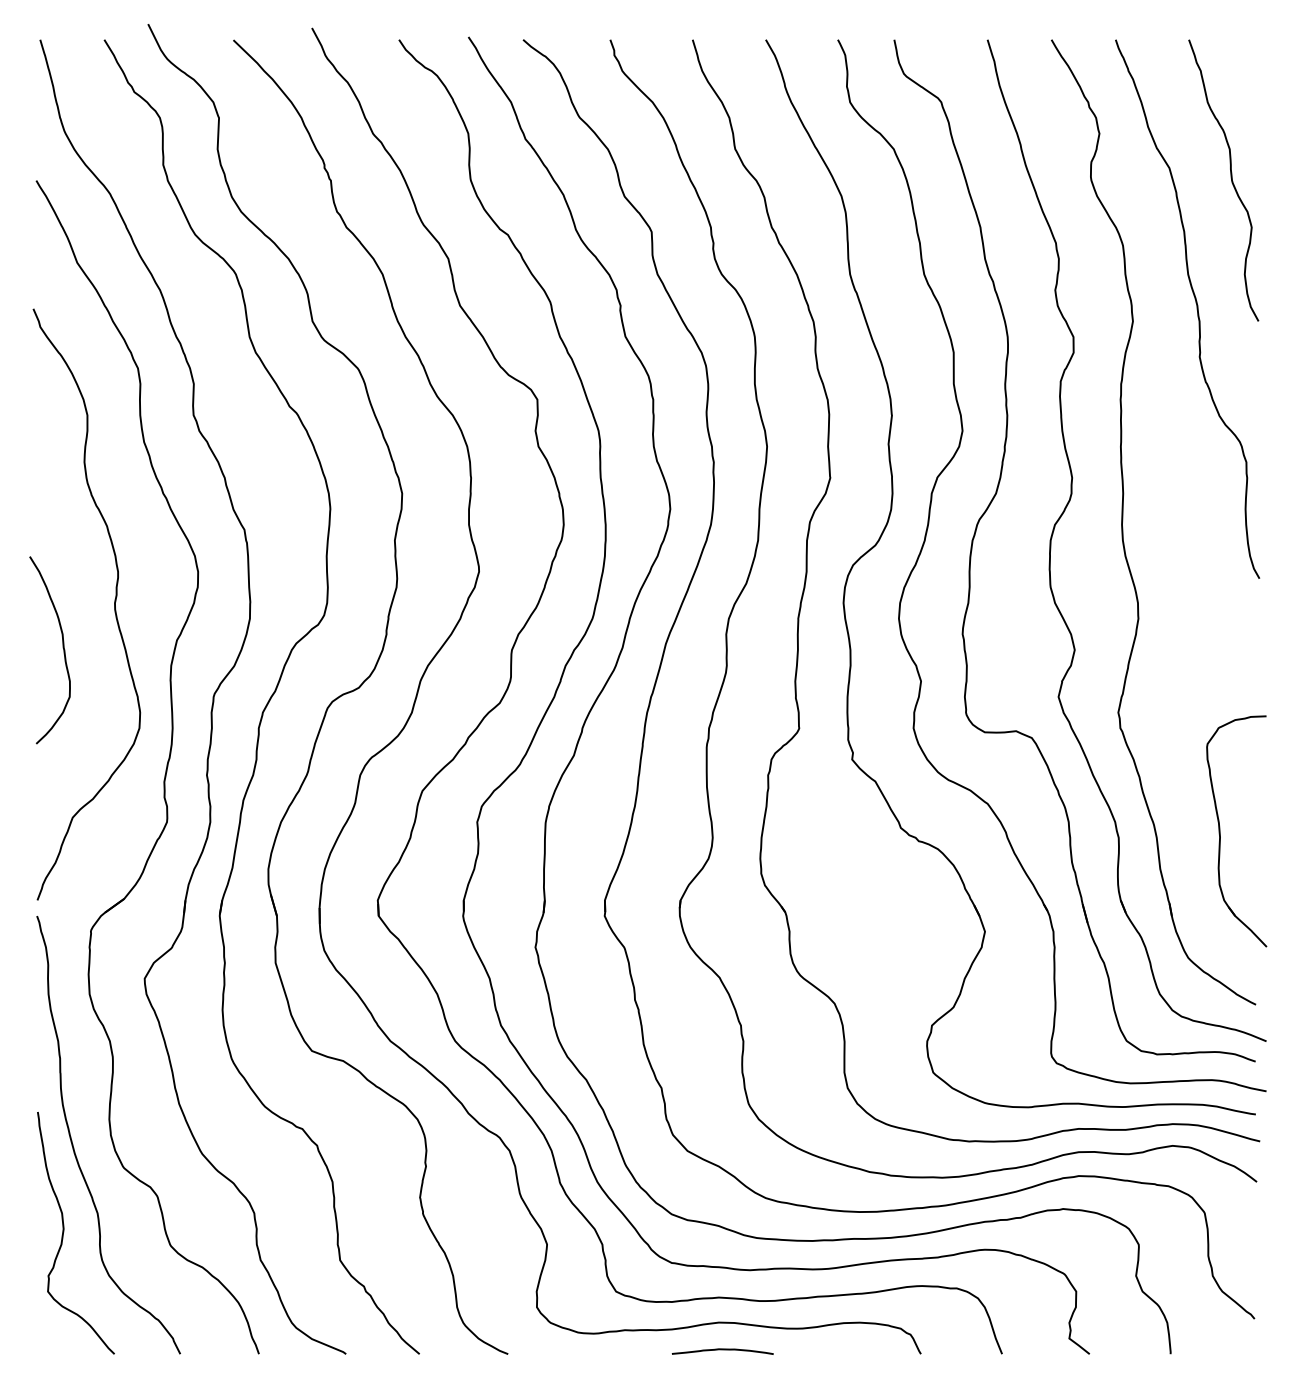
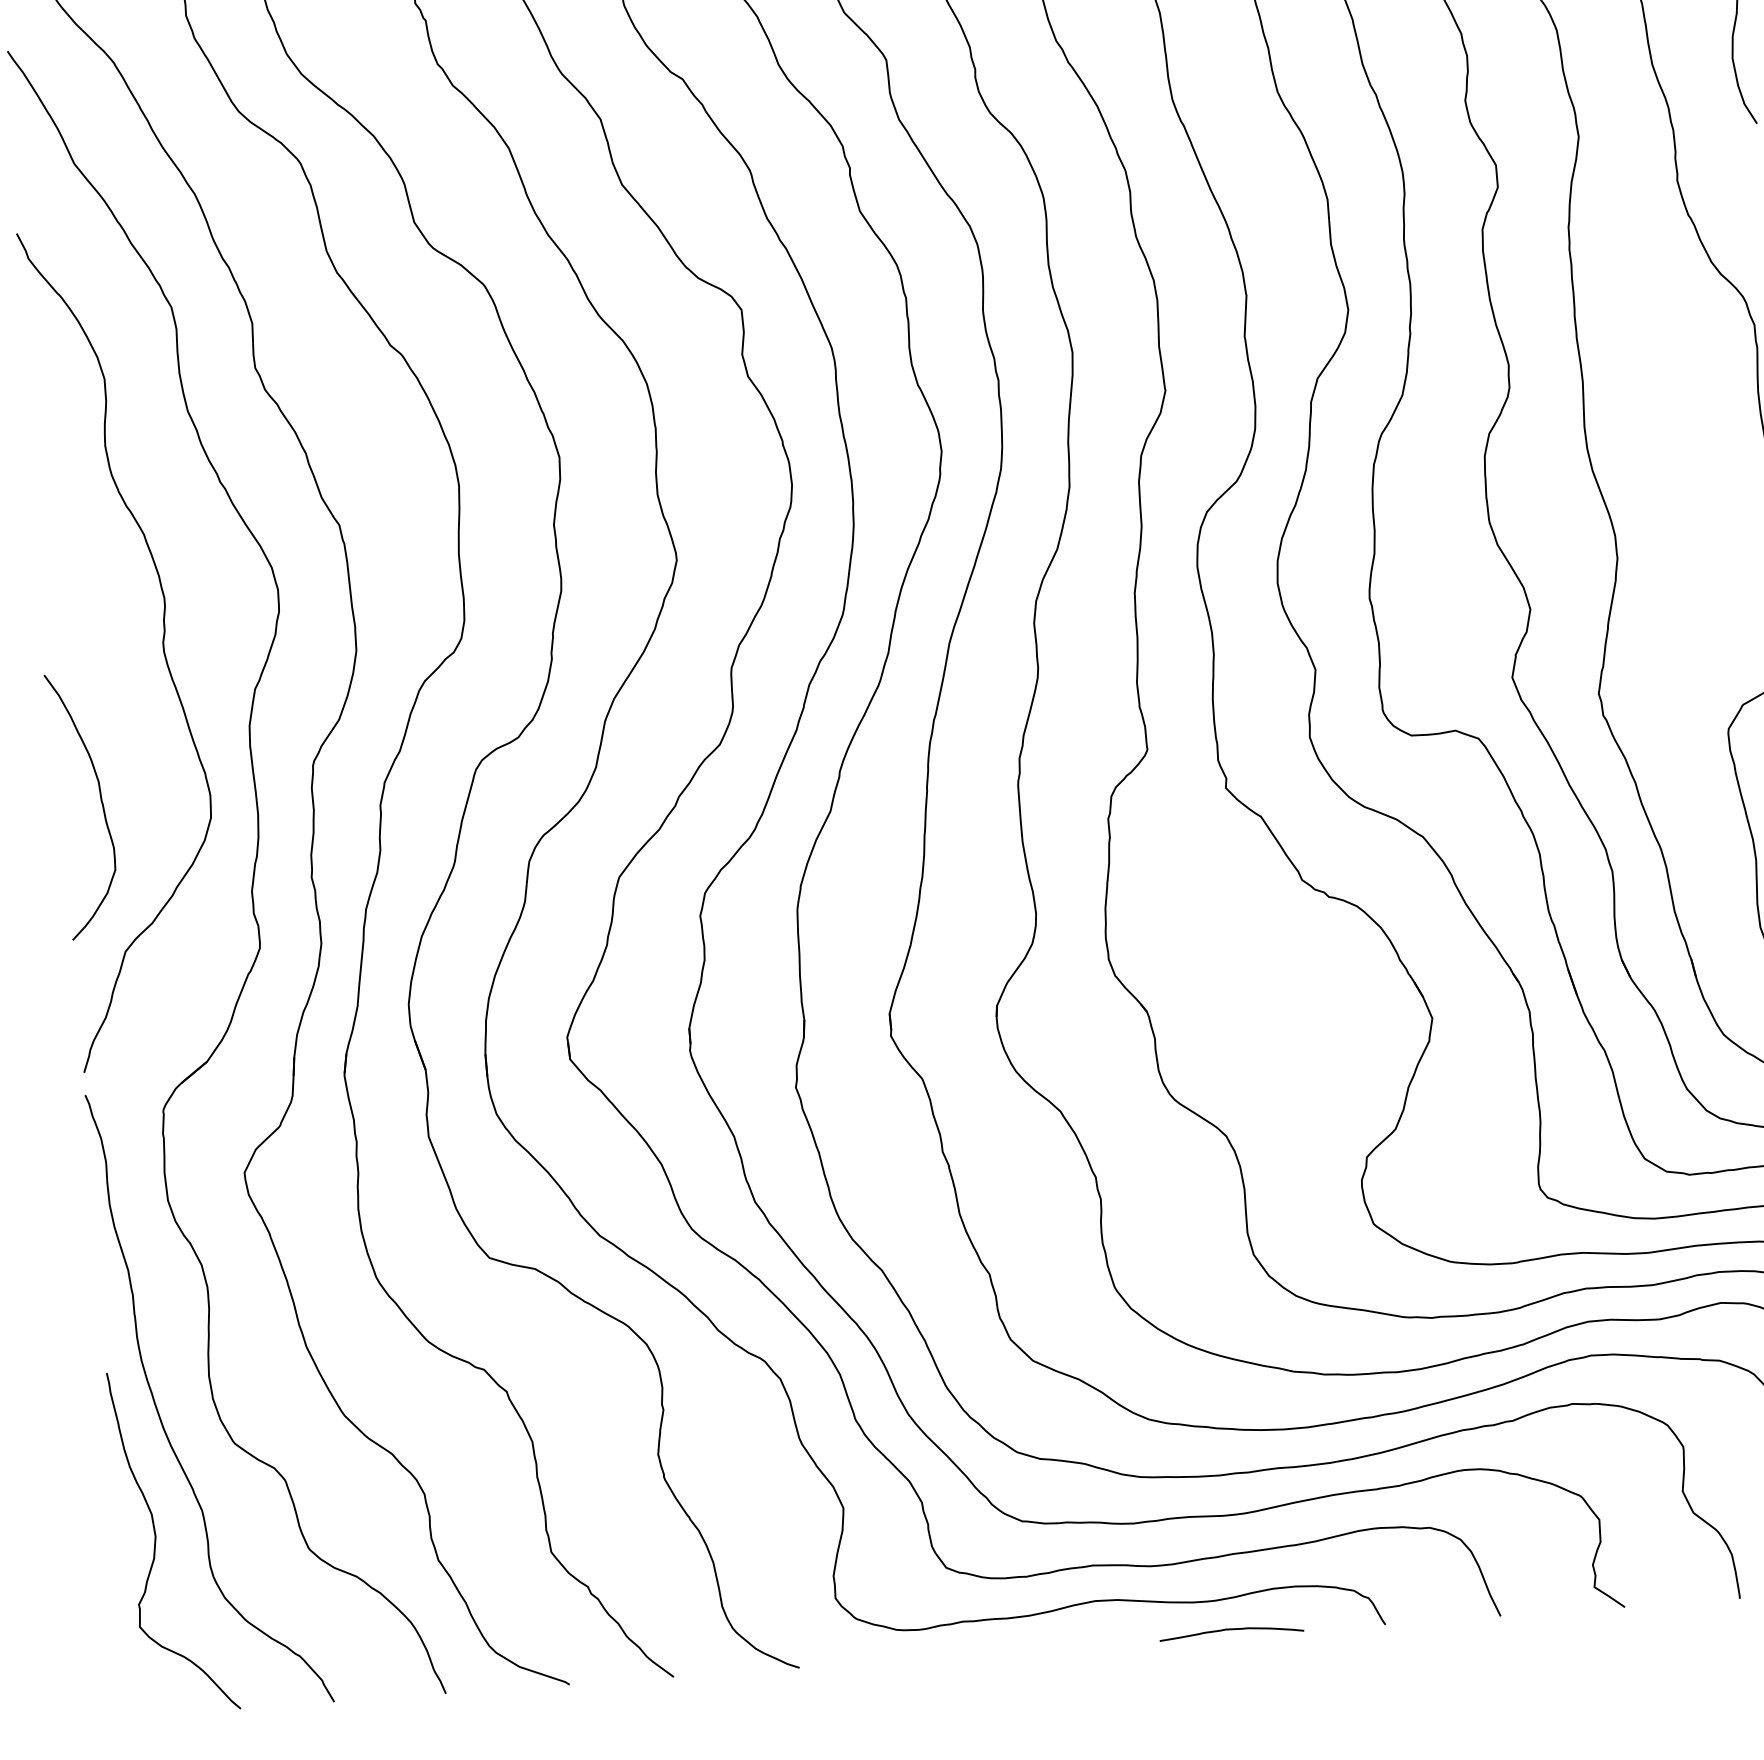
curve: (62, 647) -> (99, 800), moved
curve: (722, 1350) -> (1231, 1630), moved

